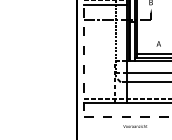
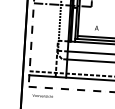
text: (134, 126) -> (42, 96), moved

